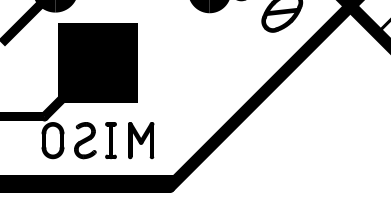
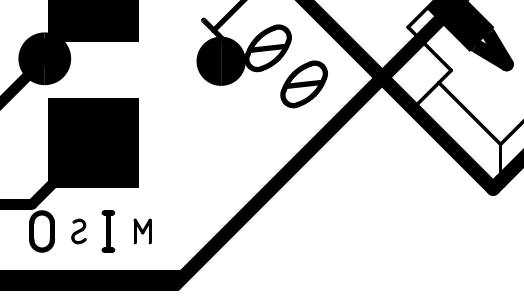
part: (84, 140) -> (78, 231), size x0.6
part: (140, 140) -> (142, 231), size x0.6

